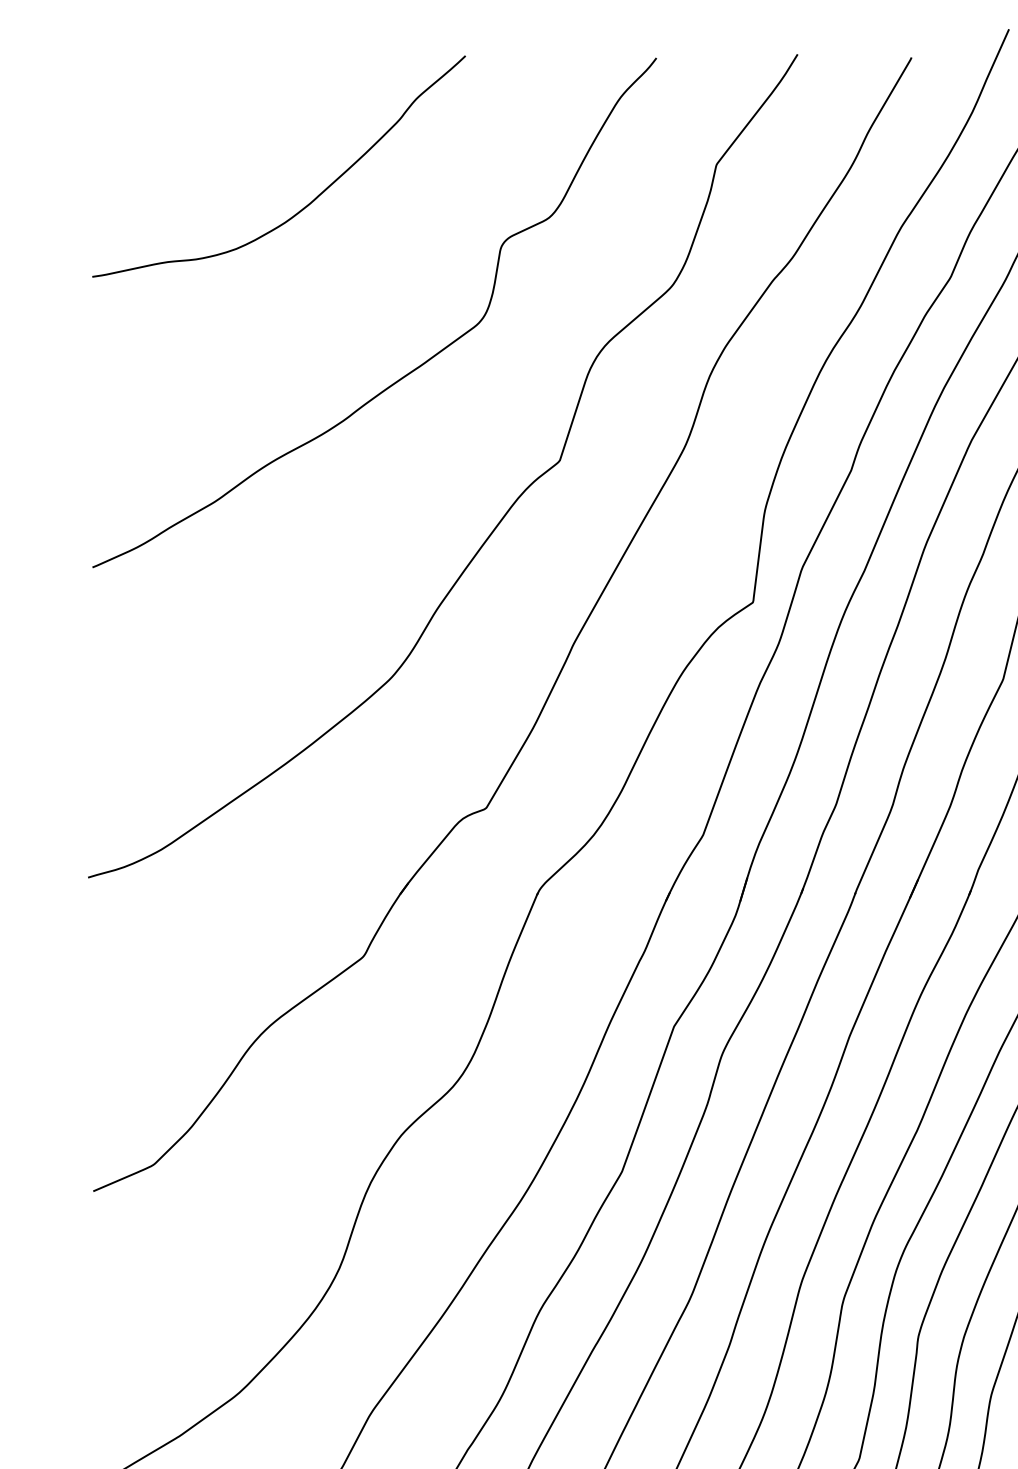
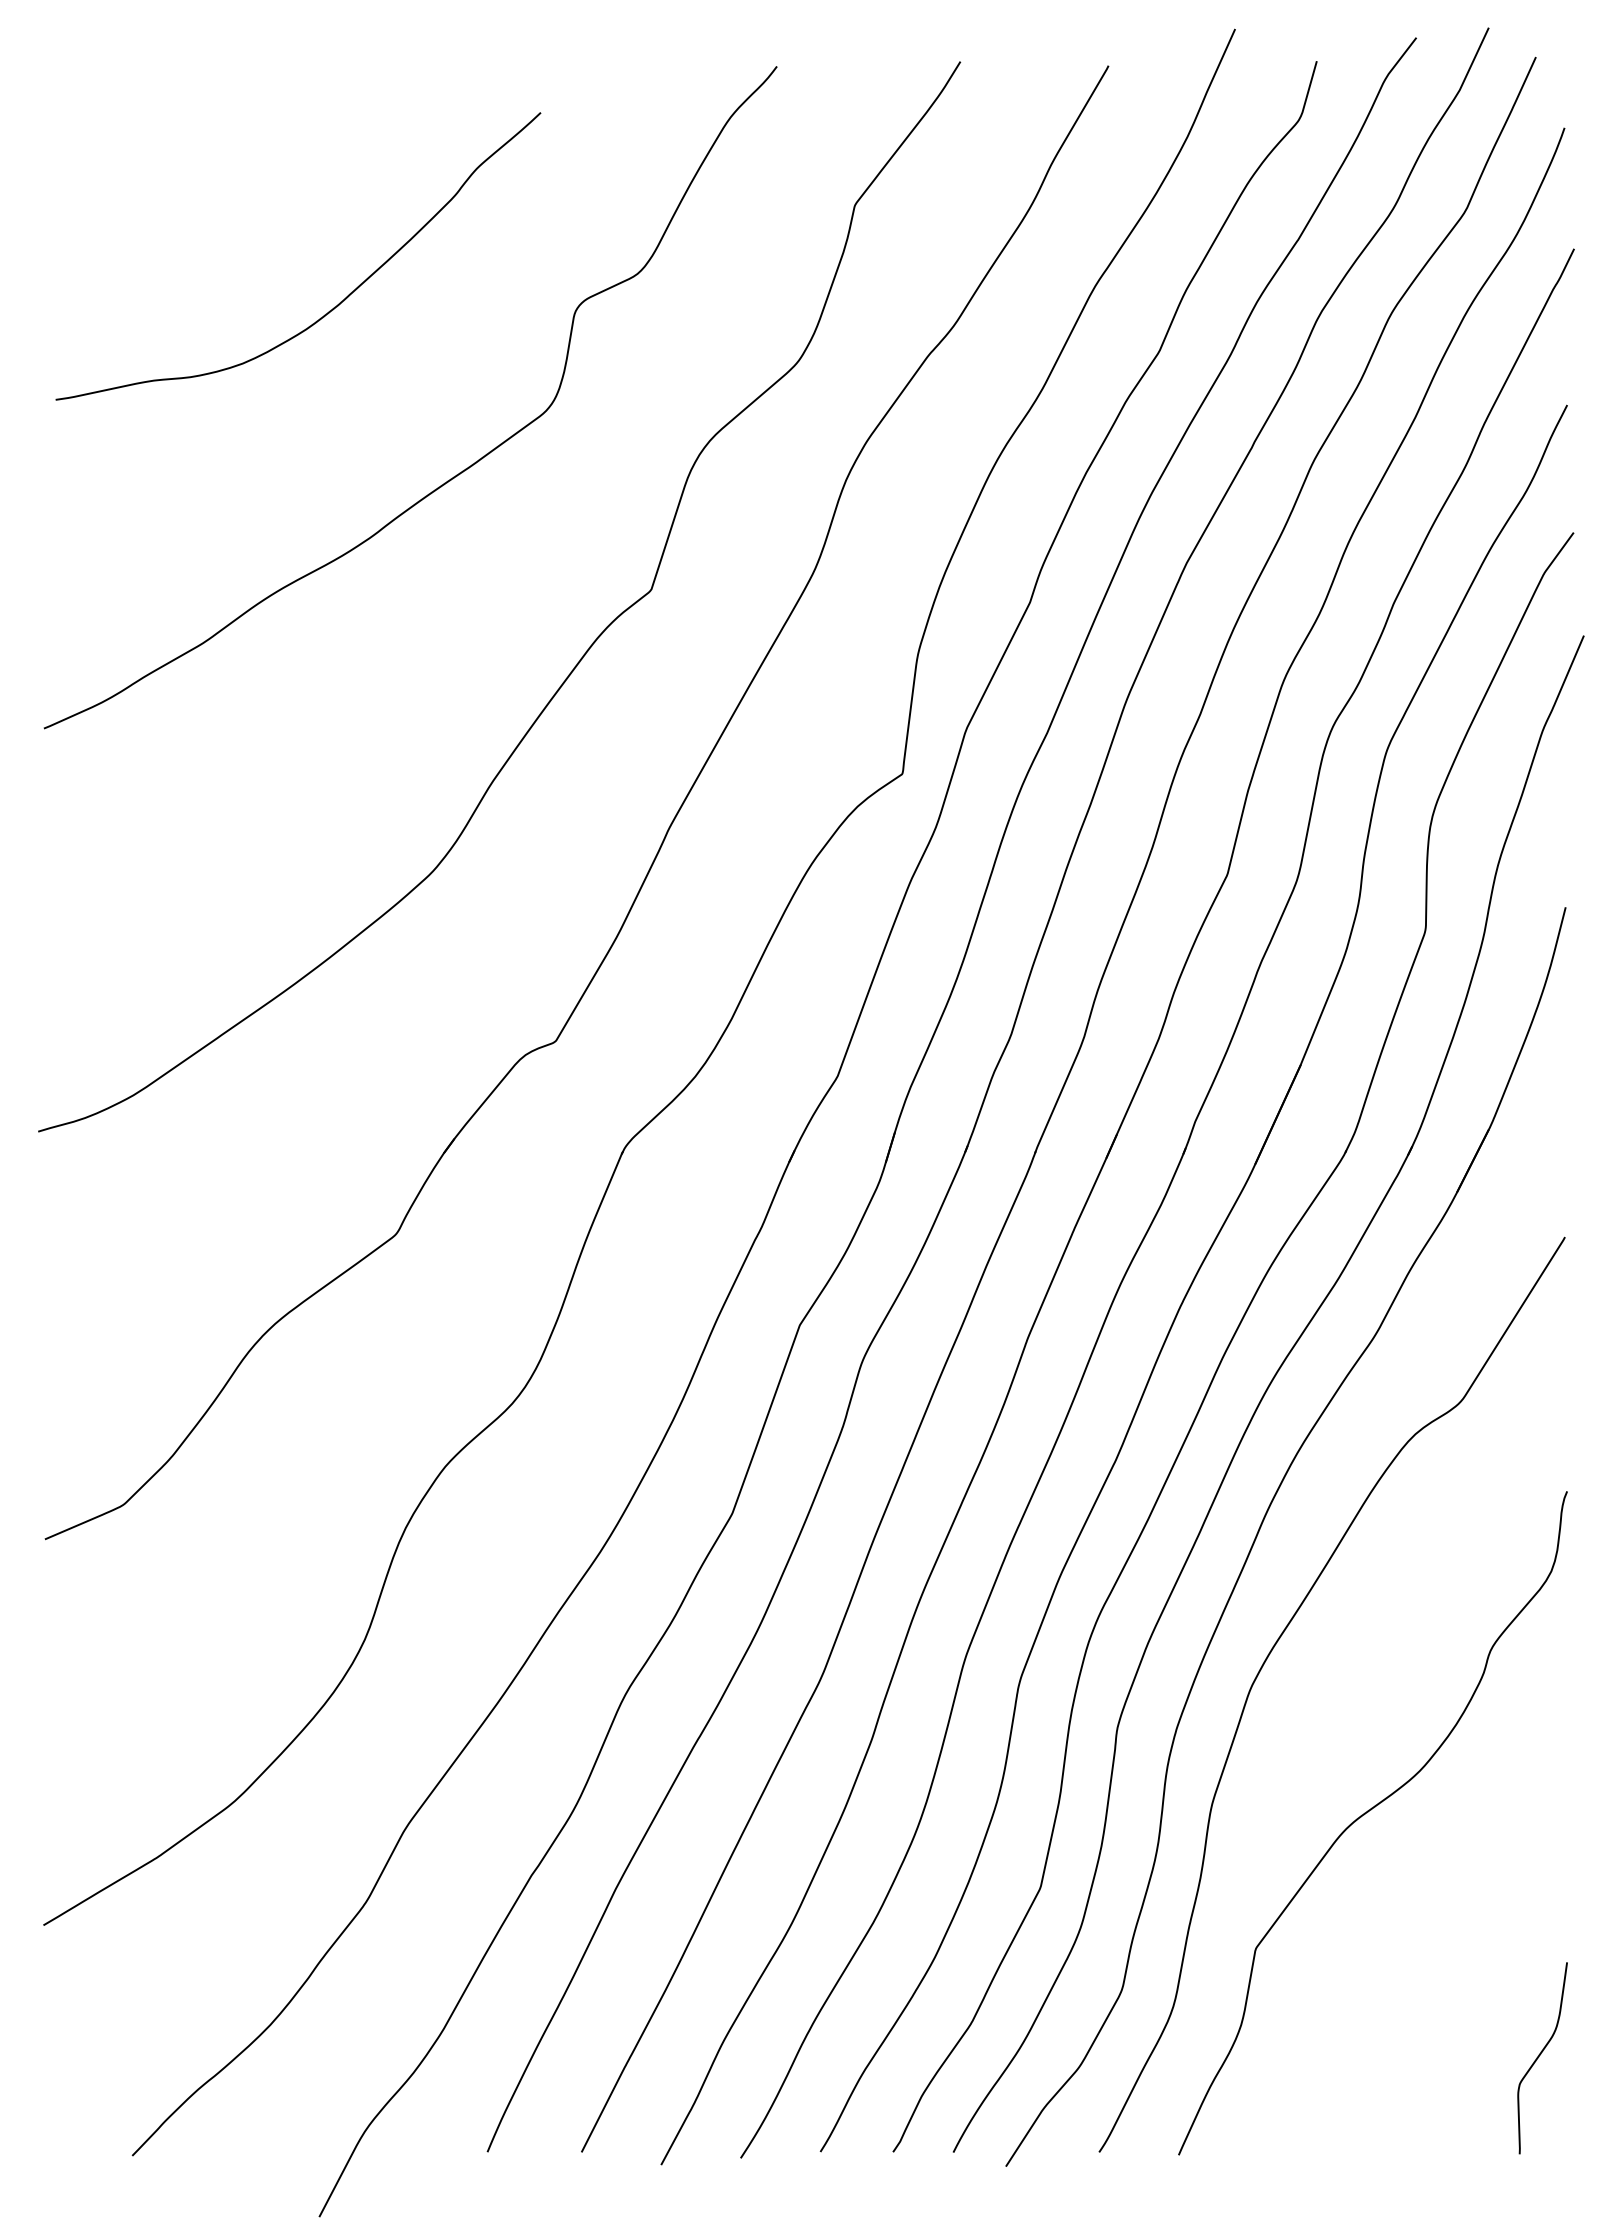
curve: (311, 201) -> (340, 301), moved

